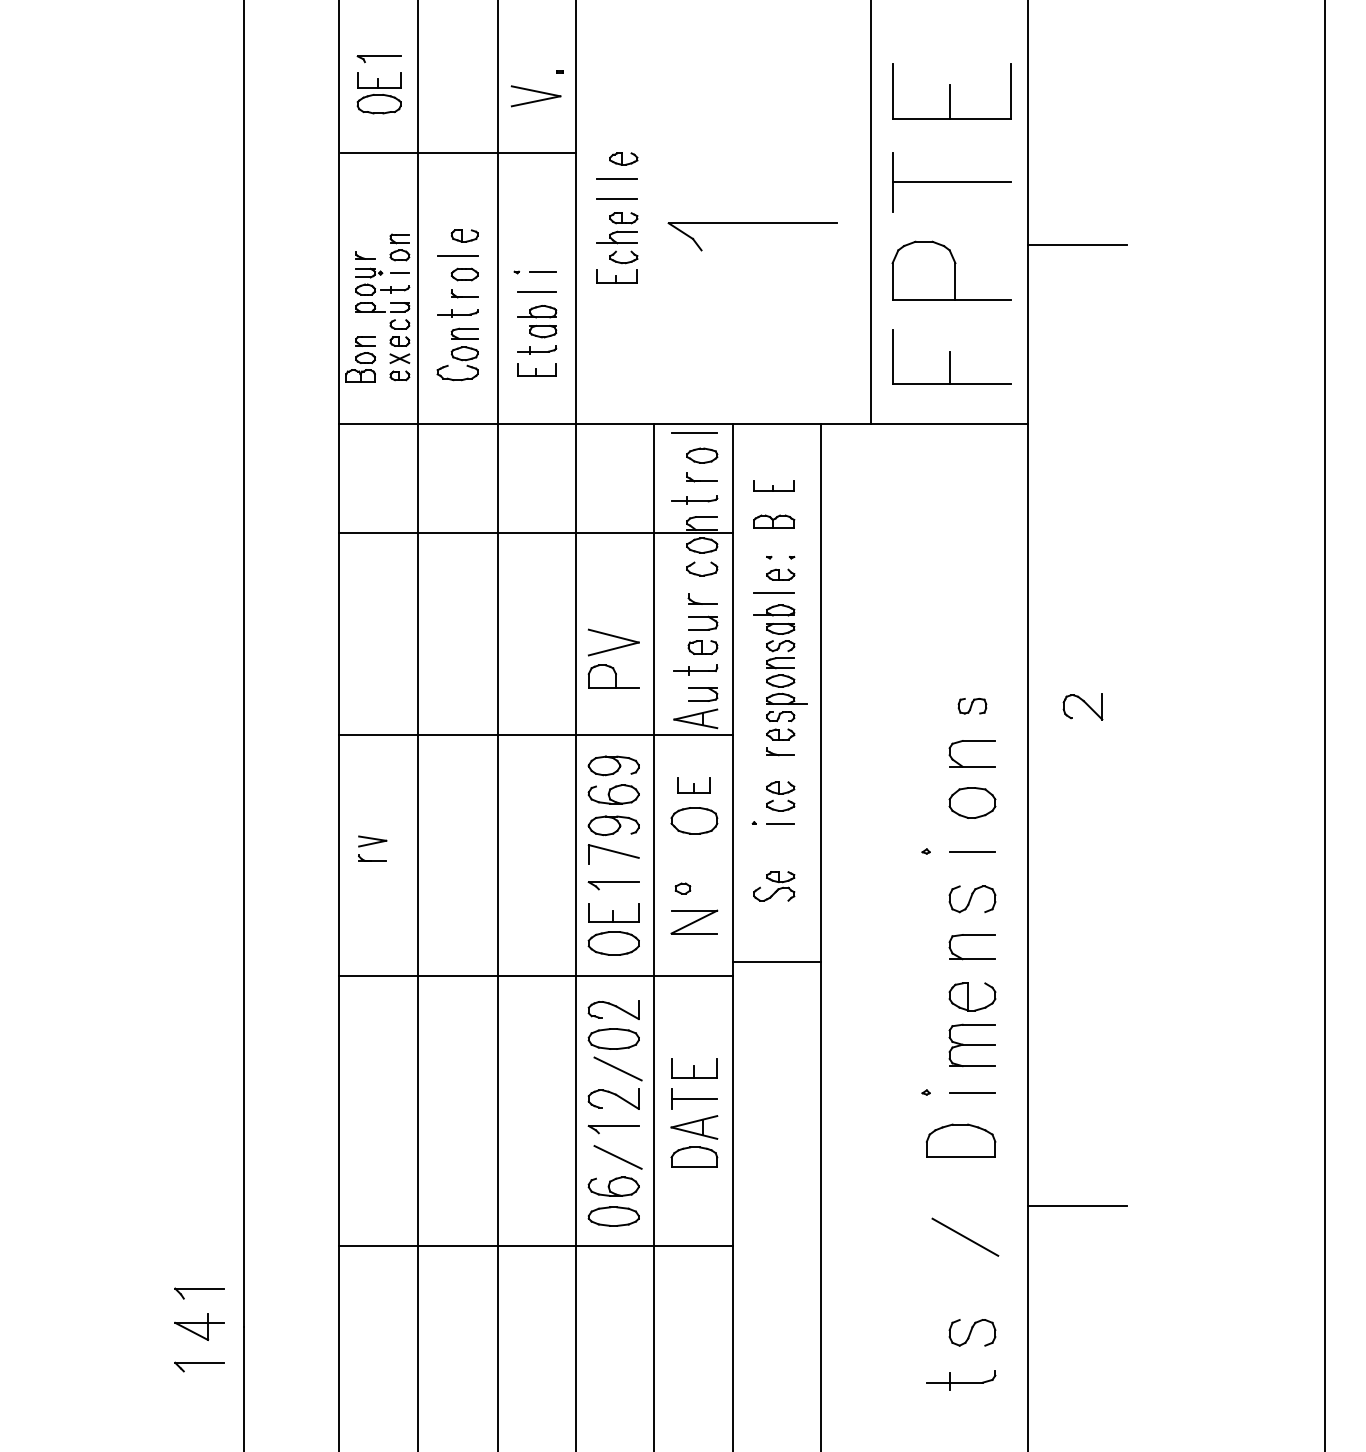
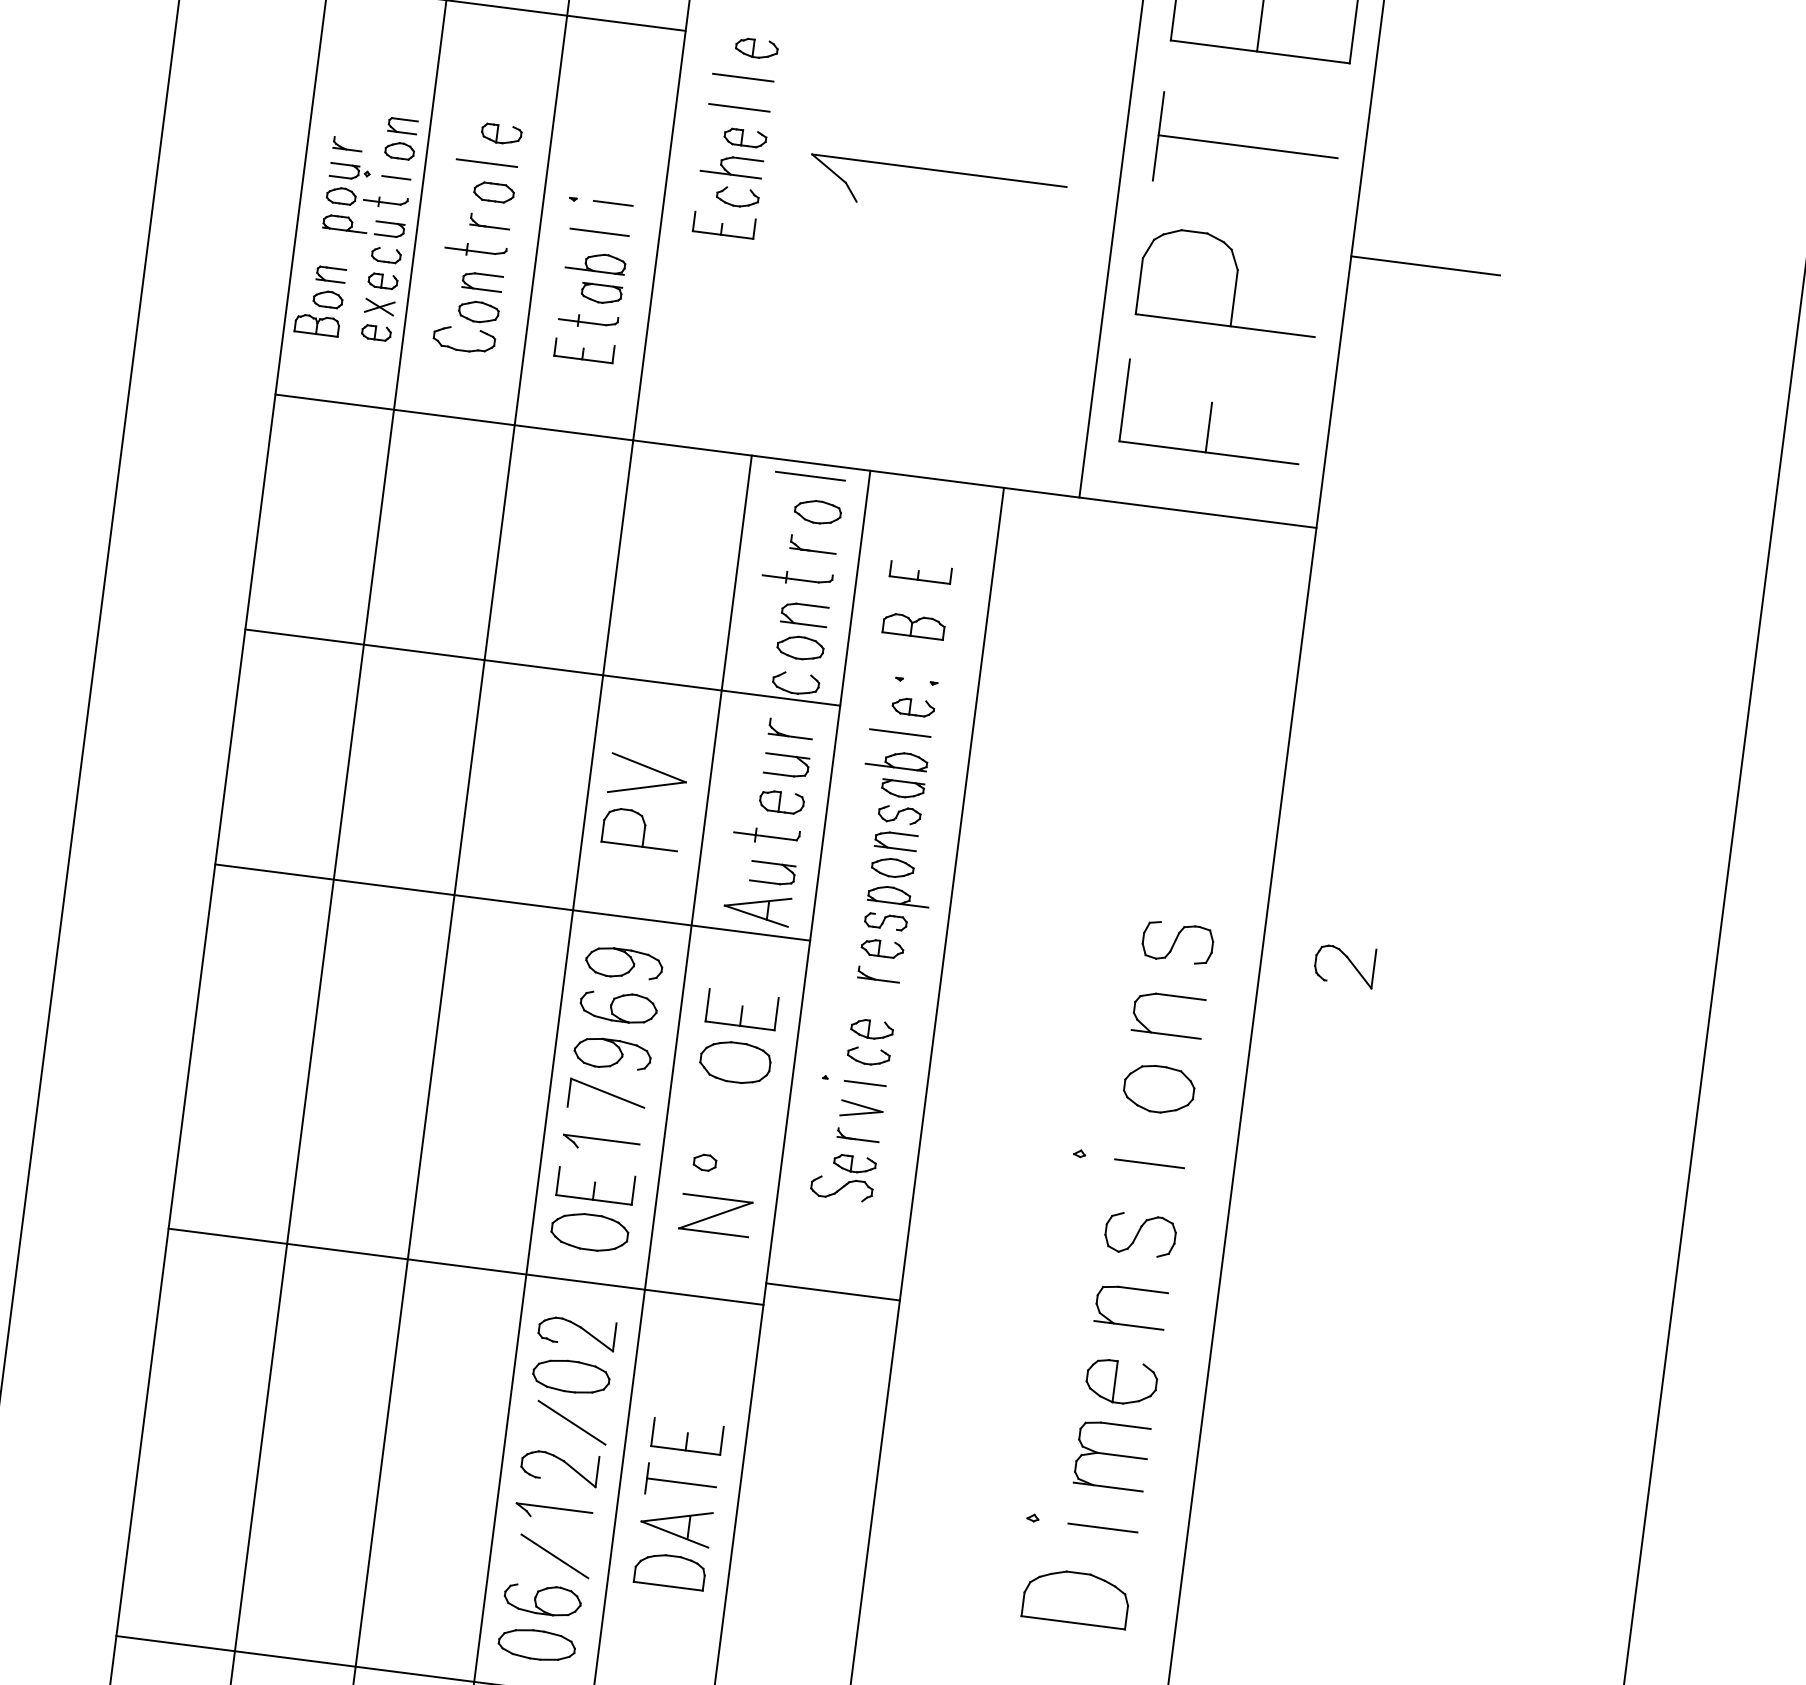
line: (535, 532) -> (541, 667), moved
part: (972, 706) -> (1177, 943), size x1.67
part: (694, 785) -> (742, 1009), size x1.43
part: (372, 848) -> (860, 1120), moved

